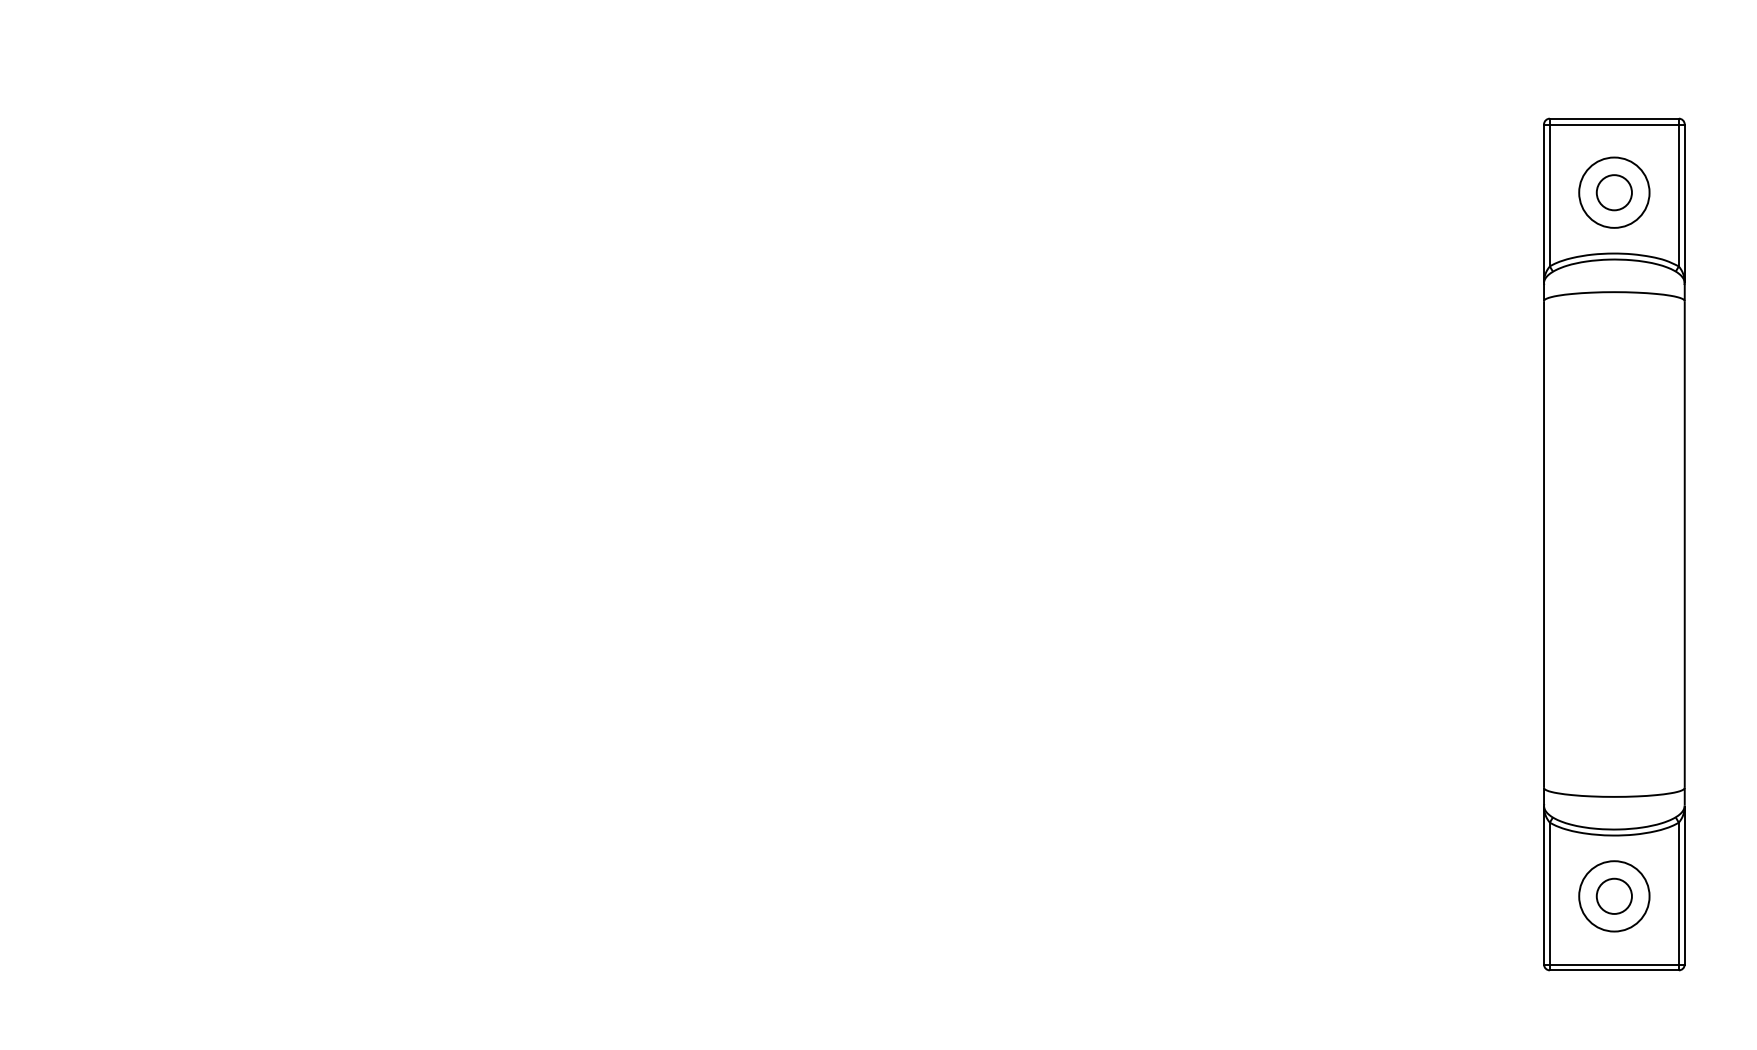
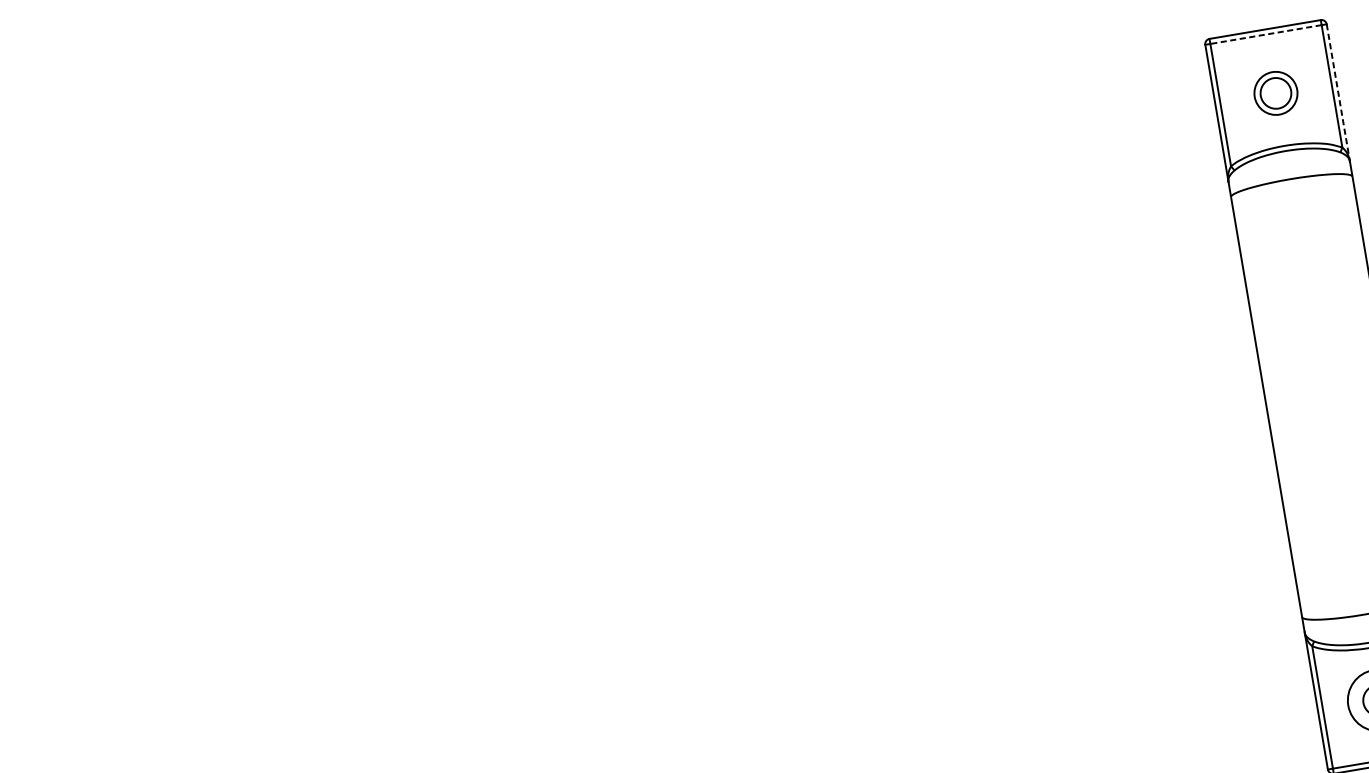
line: (1614, 124) -> (1266, 34), solid -> dashed
circle: (1614, 192) -> (1276, 93), size x0.7
line: (1684, 203) -> (1338, 92), solid -> dashed

